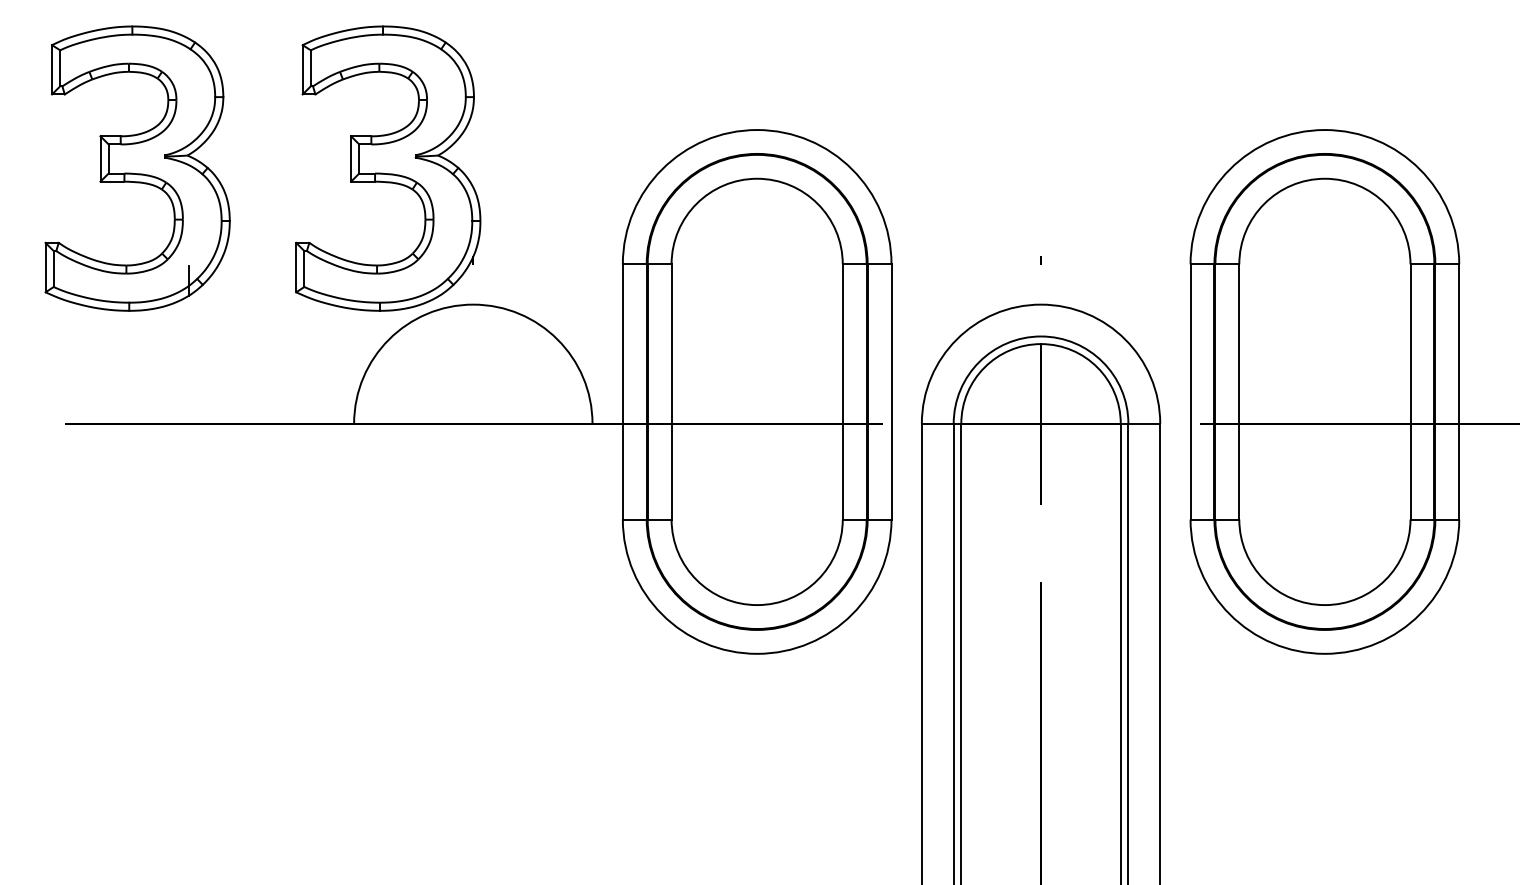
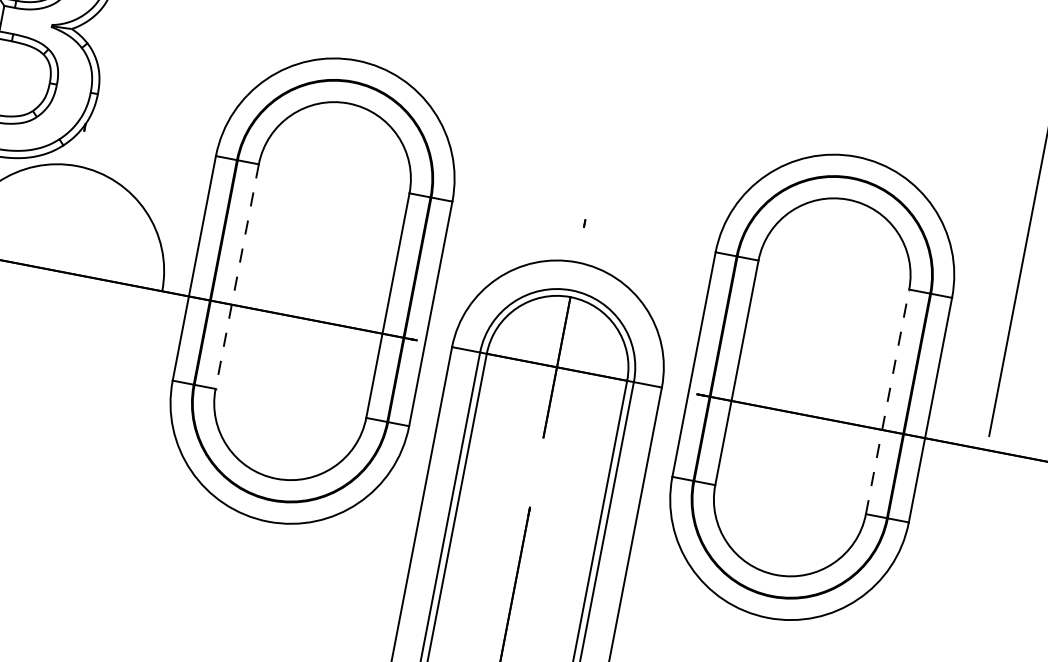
line: (671, 391) -> (237, 276), solid -> dashed
line: (1410, 391) -> (887, 401), solid -> dashed

